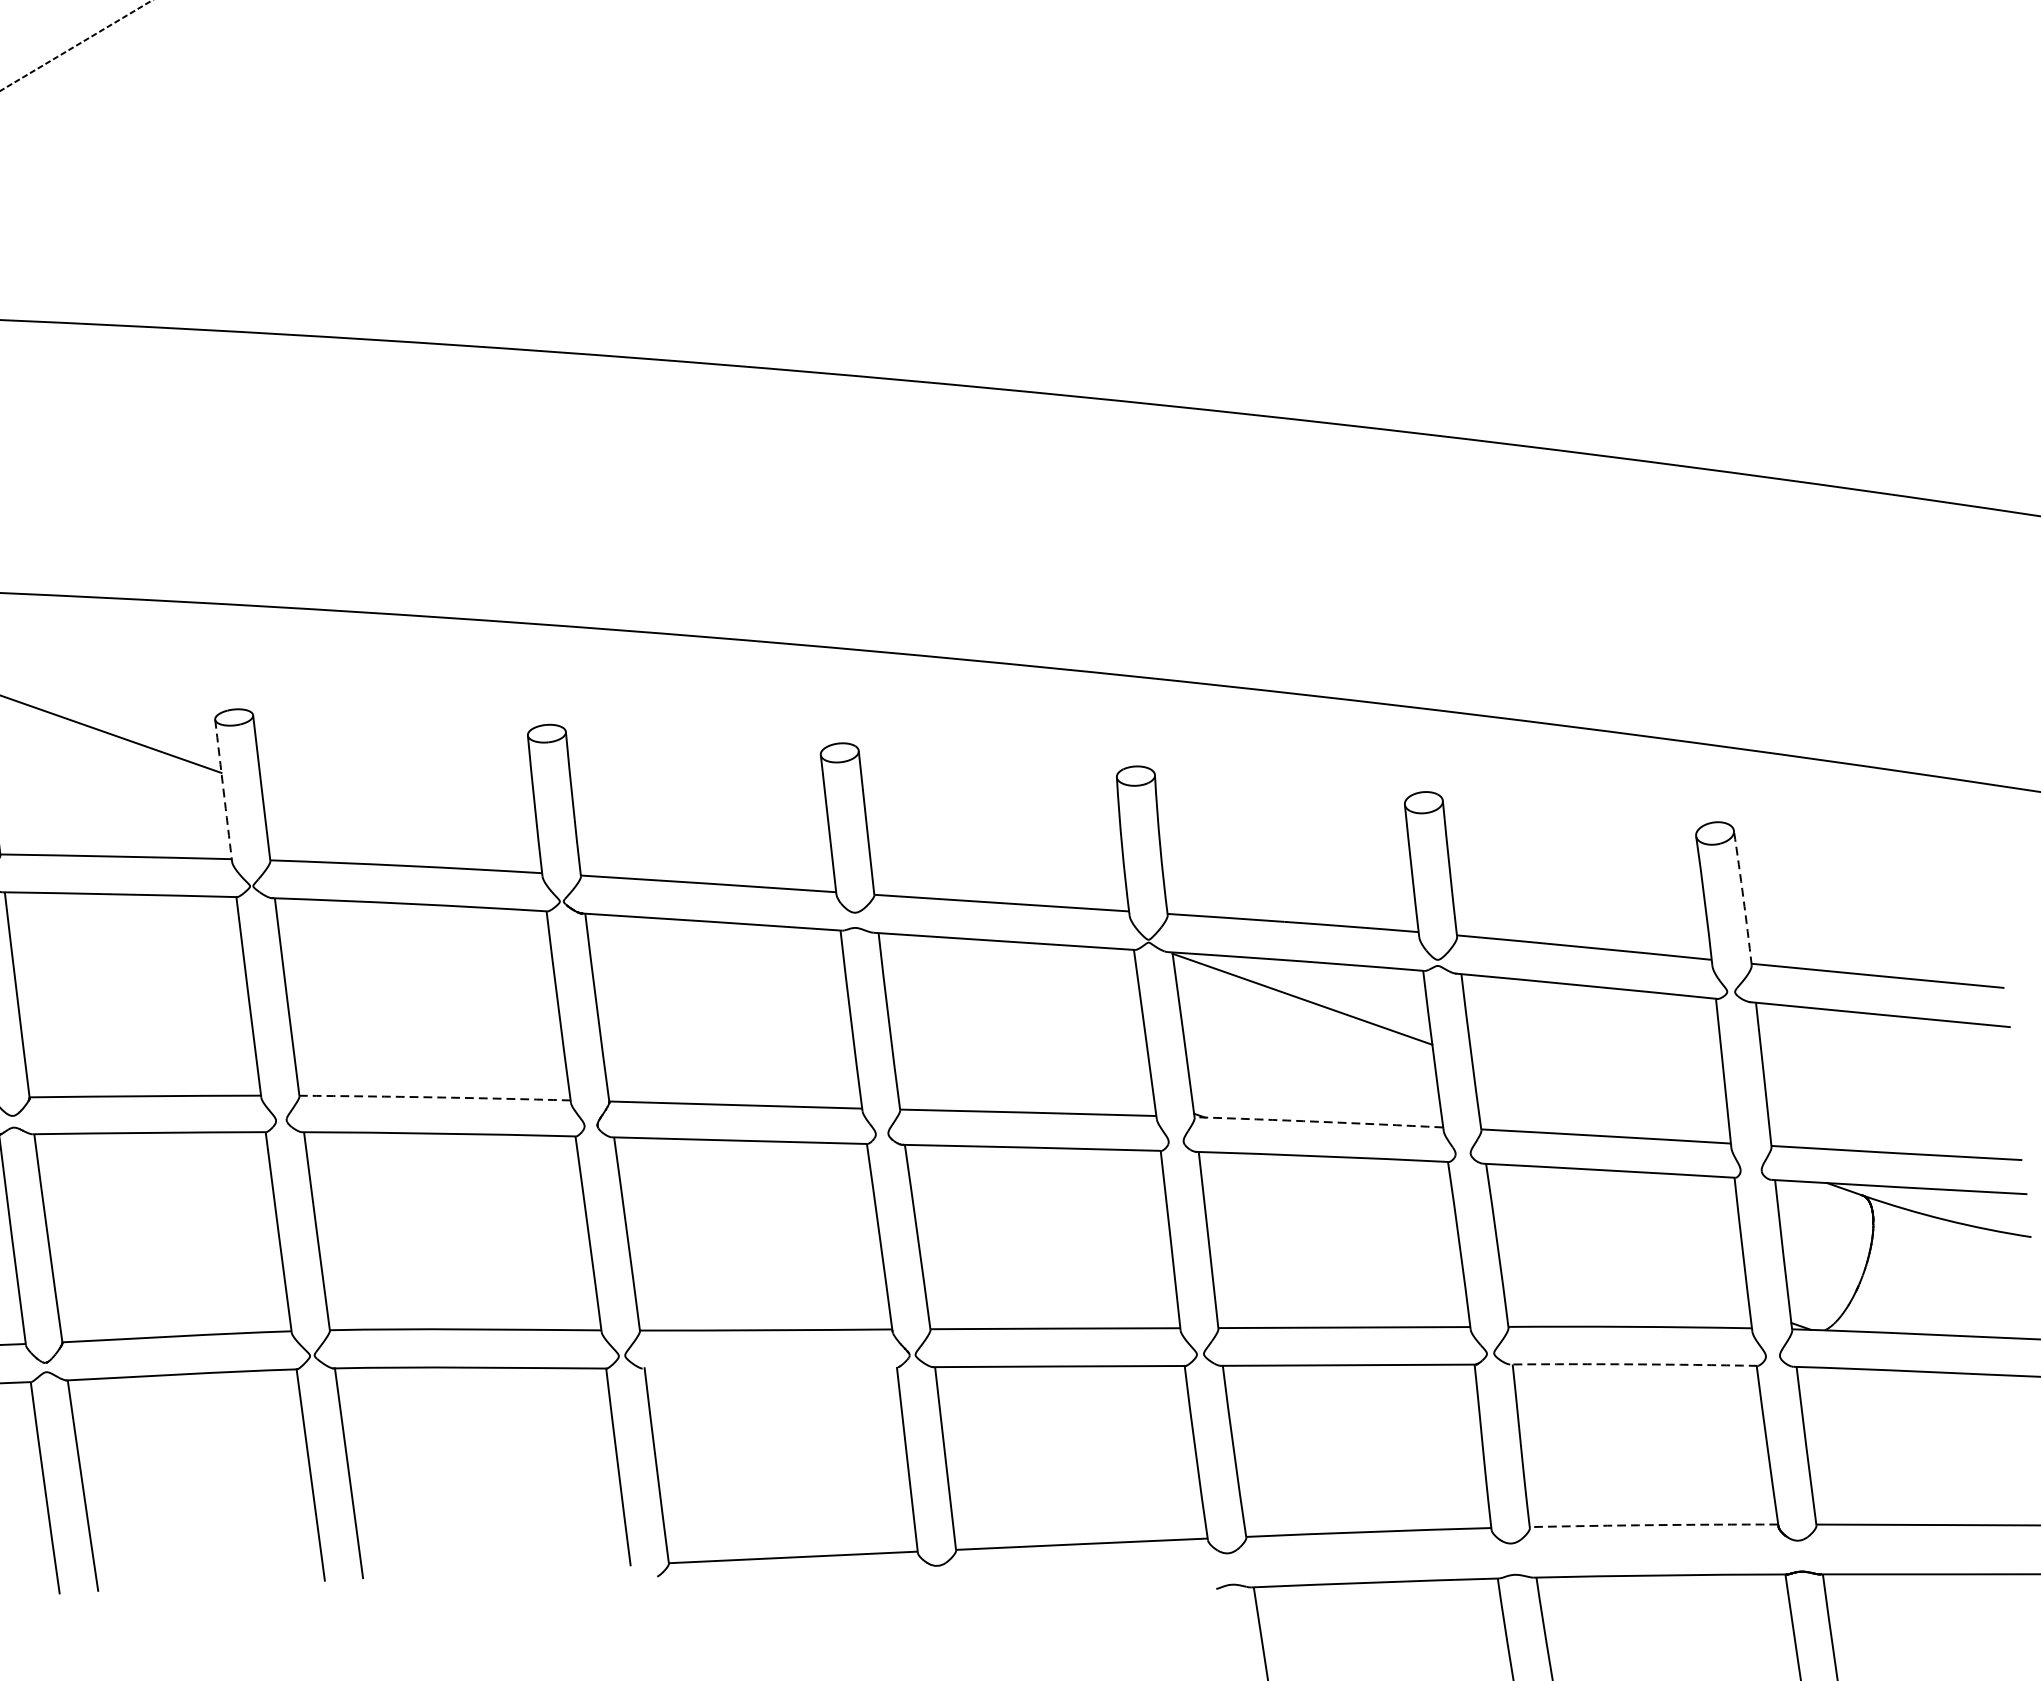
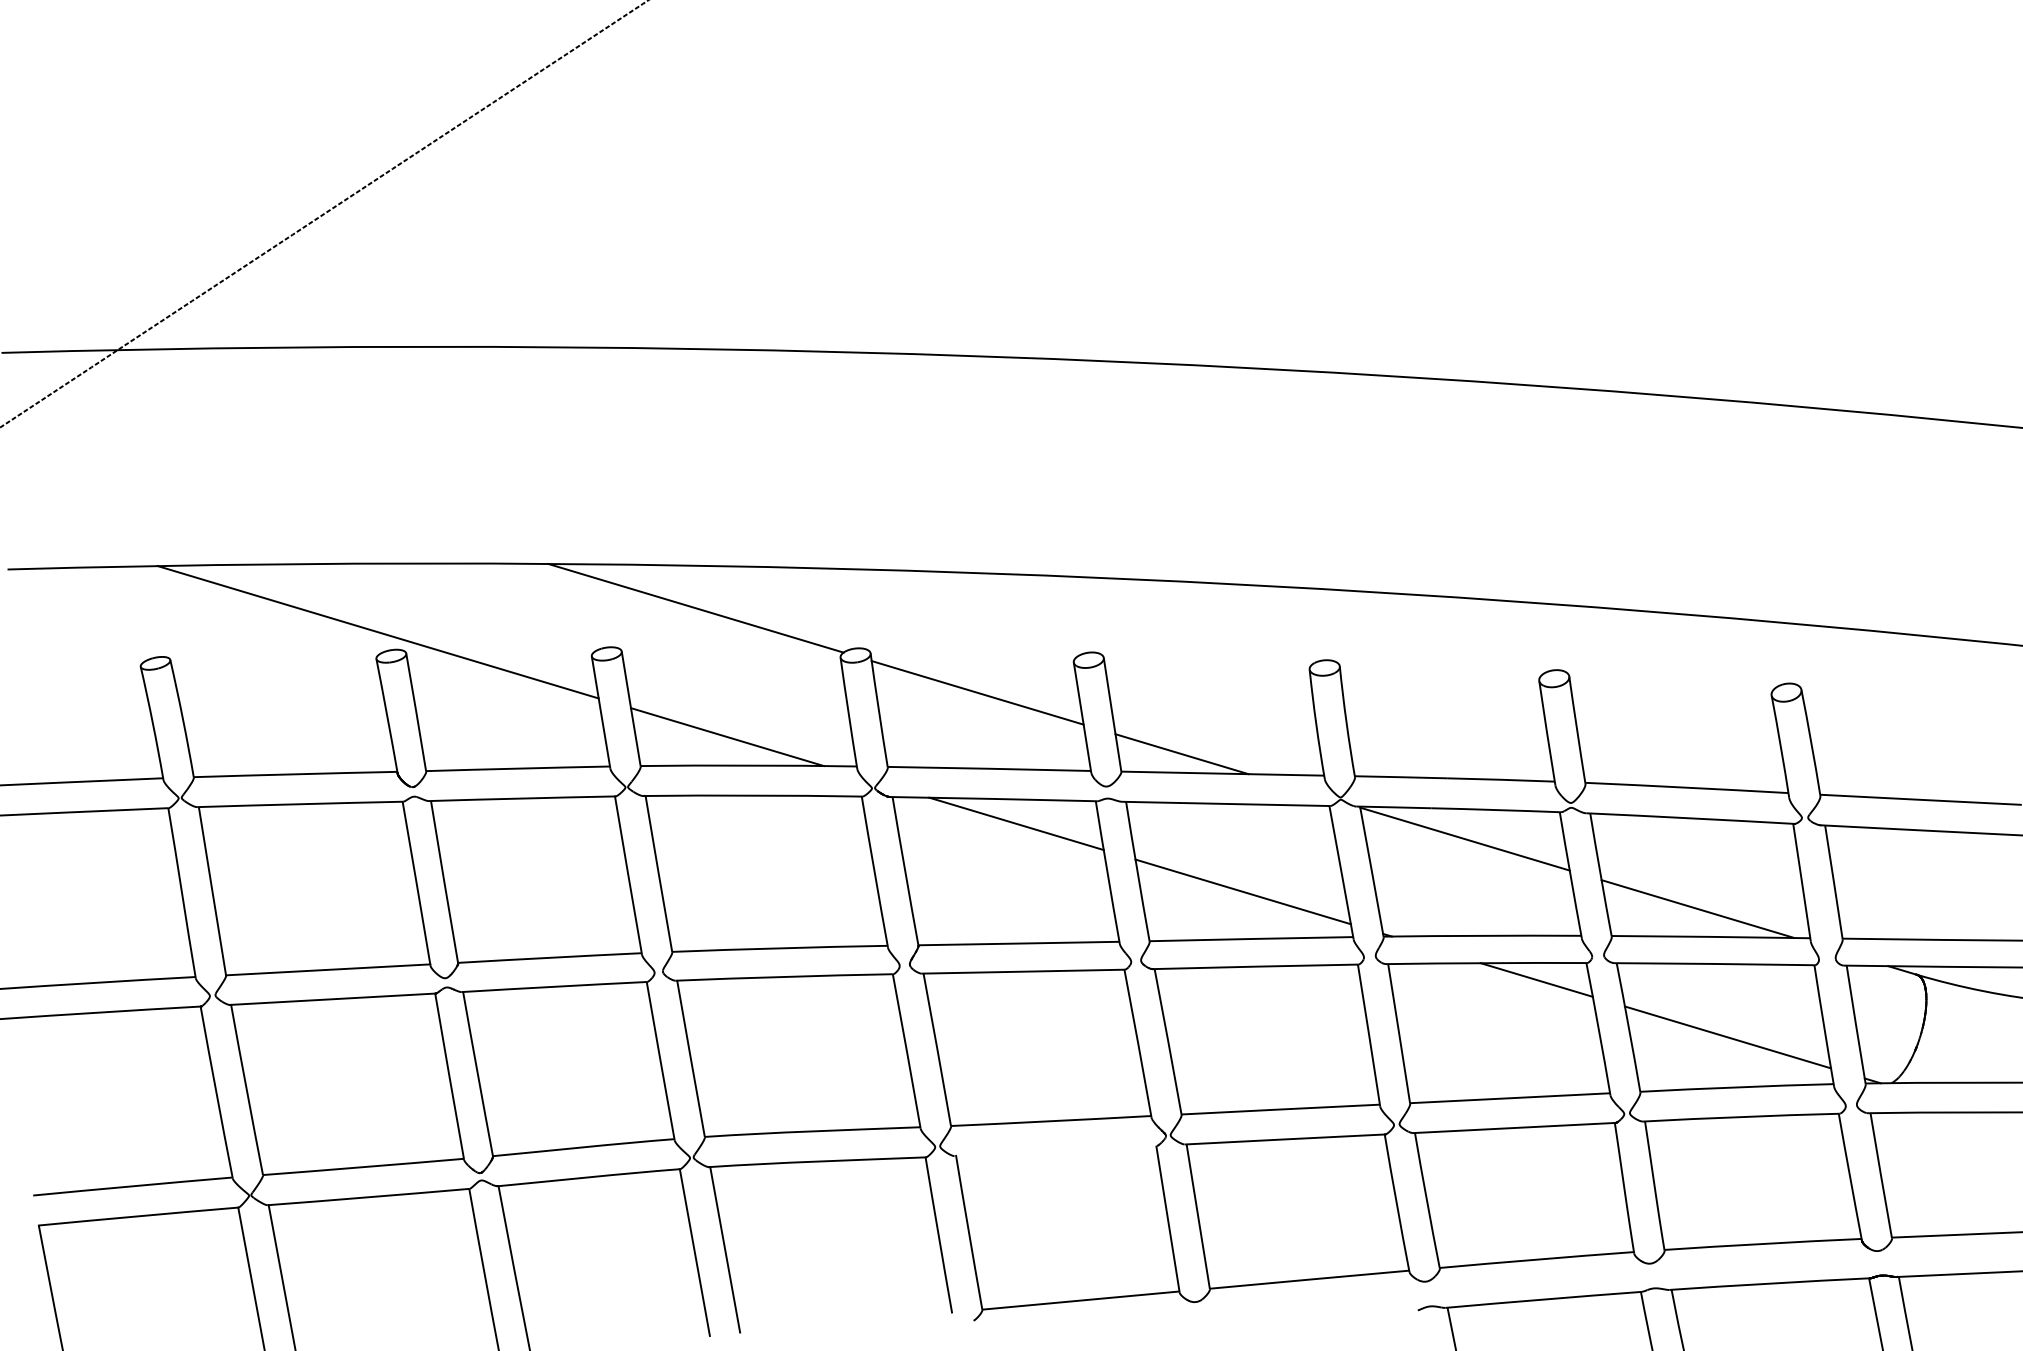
line: (348, 664) -> (695, 607), added
line: (698, 787) -> (977, 692), added
arc: (224, 790) -> (601, 712), dashed -> solid
line: (381, 829) -> (727, 737), added
line: (950, 876) -> (1181, 754), added
arc: (1743, 898) -> (1811, 743), dashed -> solid
line: (739, 954) -> (1016, 823), added
line: (1019, 1052) -> (1242, 891), added
arc: (434, 1097) -> (779, 948), dashed -> solid
line: (1590, 1101) -> (1697, 909), added
arc: (1318, 1121) -> (1482, 935), dashed -> solid
line: (1384, 1179) -> (1536, 979), added
line: (1621, 1263) -> (1727, 1037), added
arc: (1634, 1364) -> (1741, 1117), dashed -> solid
arc: (1654, 1524) -> (1763, 1243), dashed -> solid

